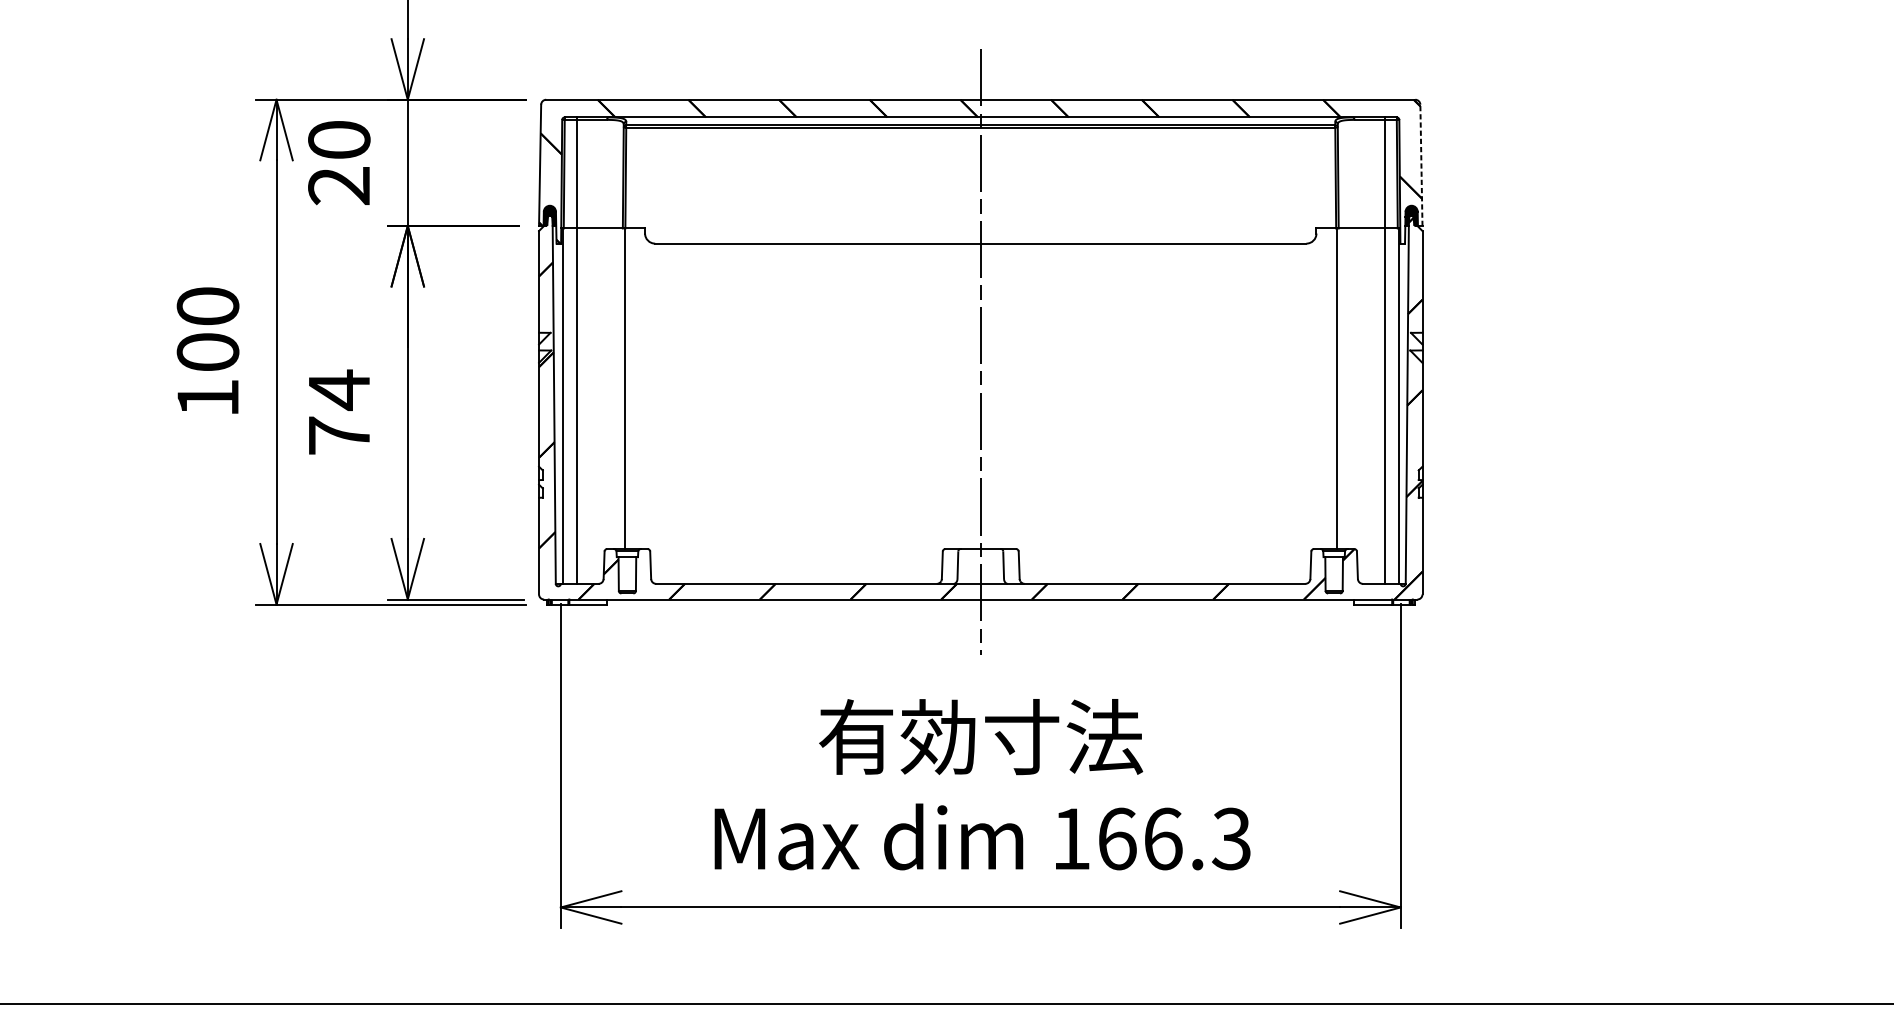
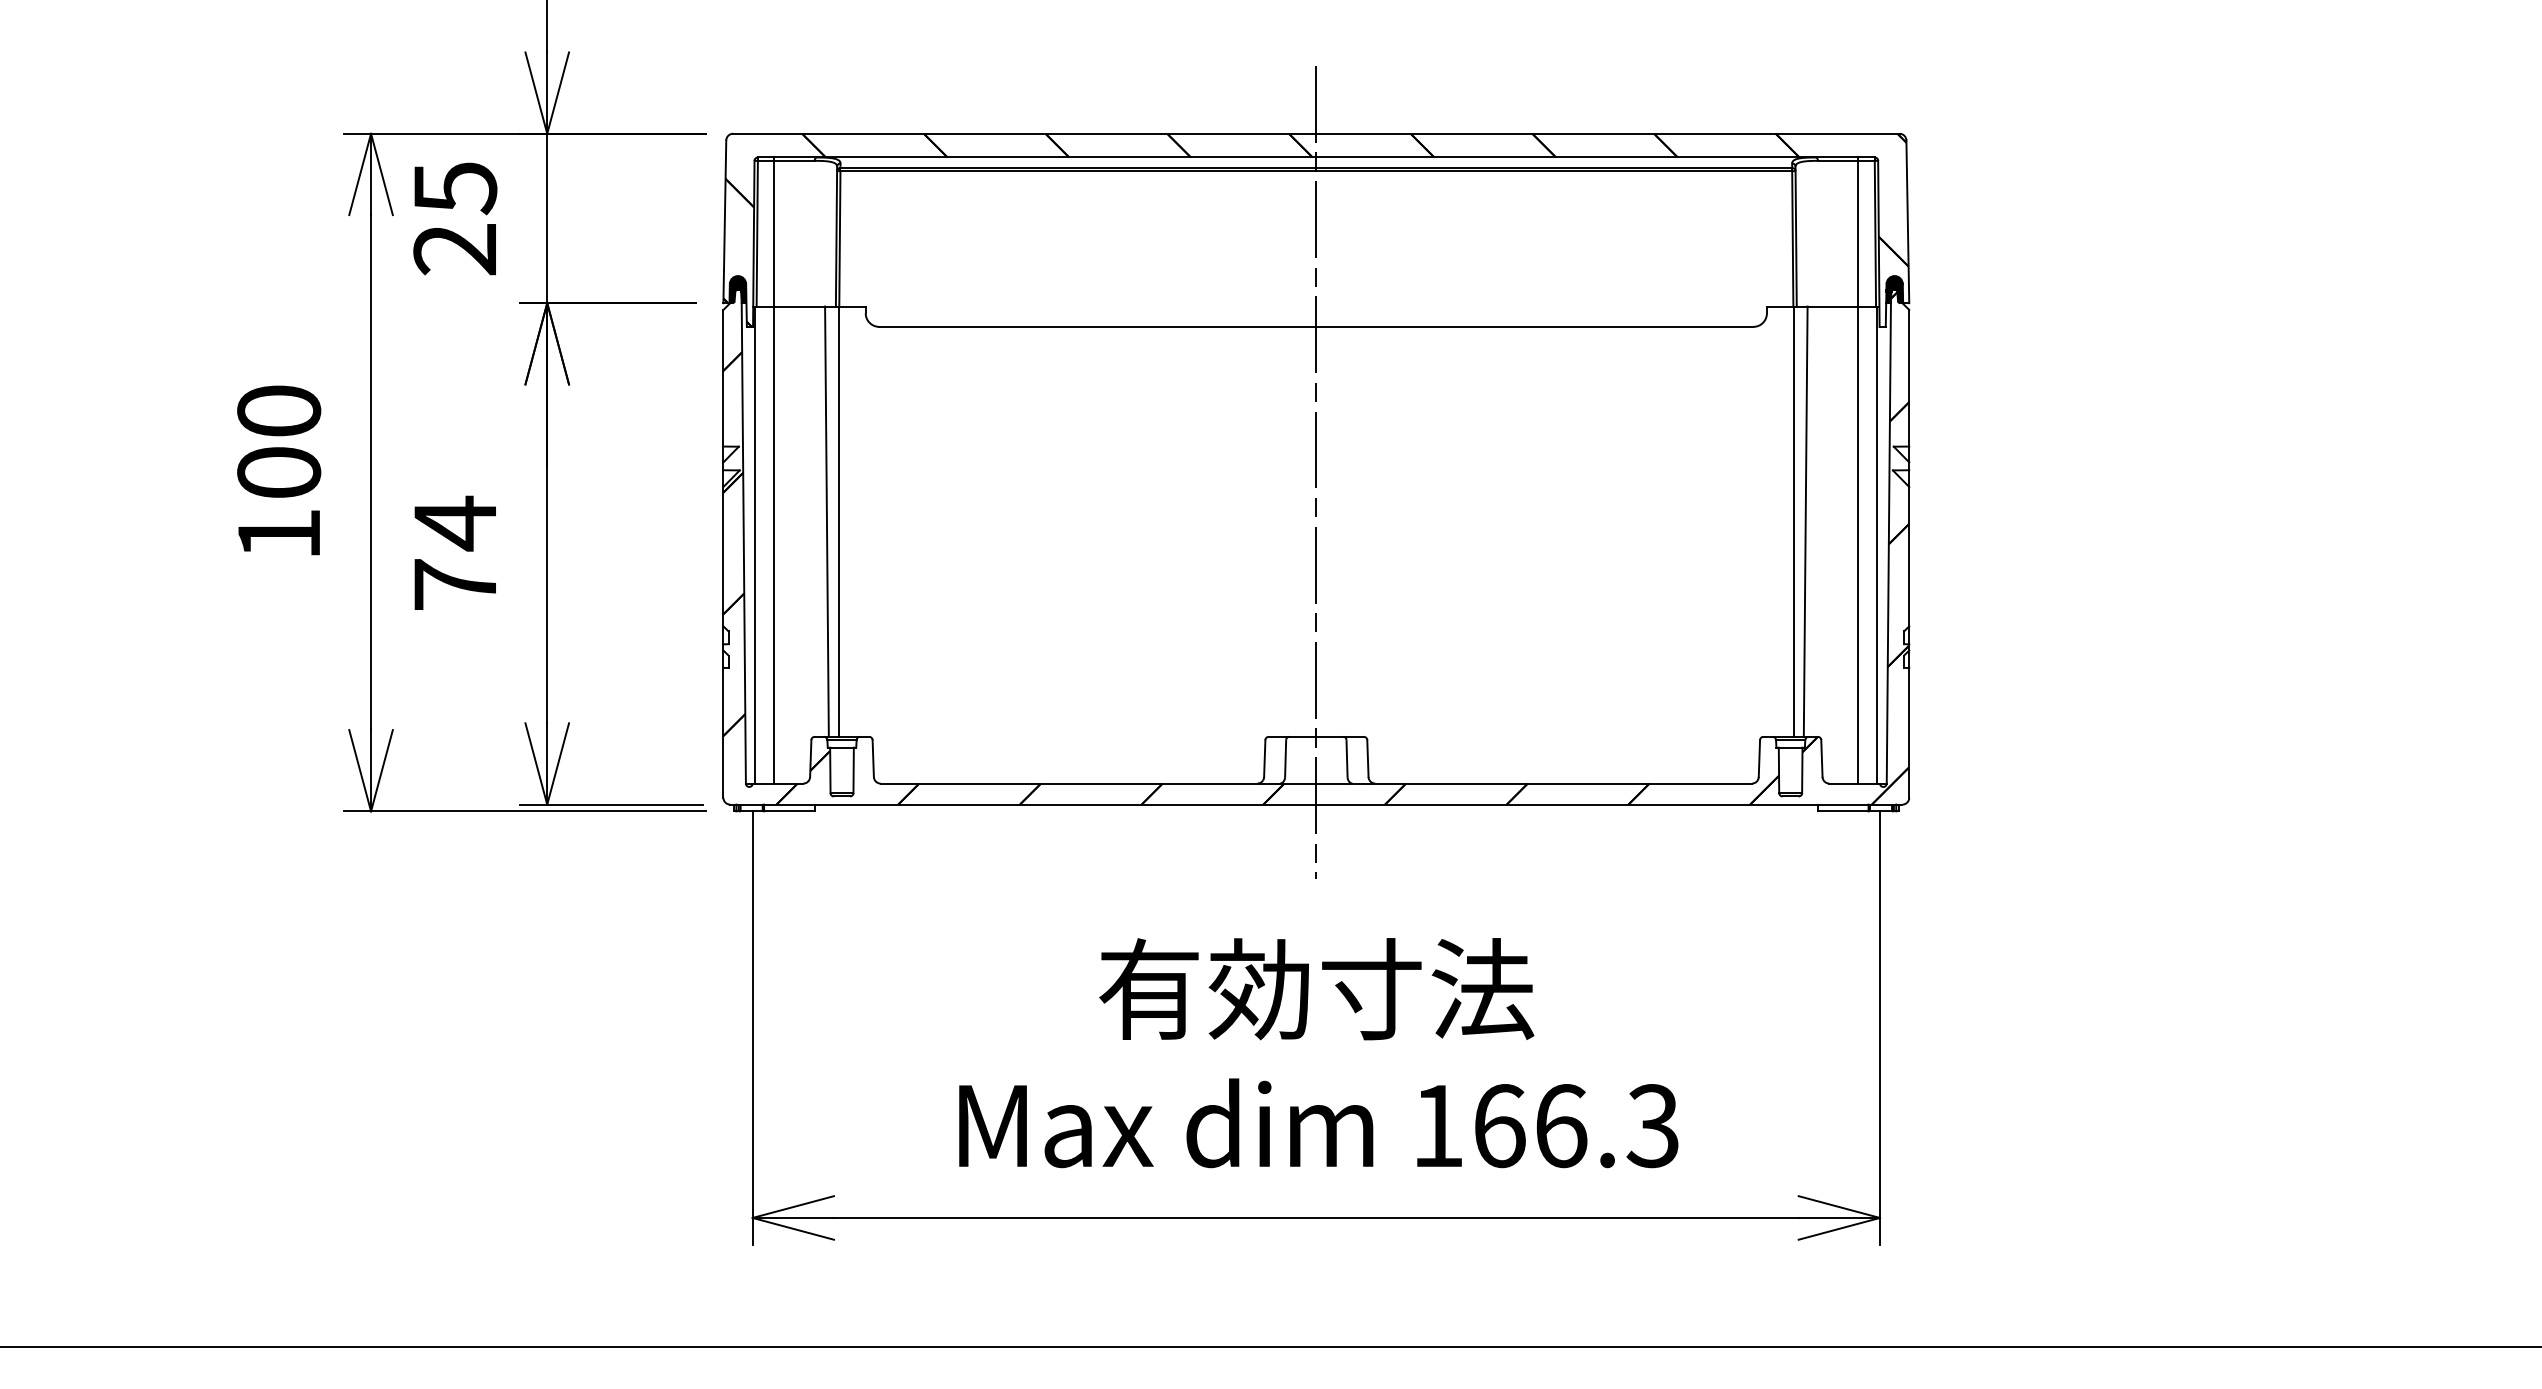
text: (339, 140) -> (455, 188), 20 -> 25
line: (1421, 165) -> (1907, 221), dashed -> solid
line: (615, 388) -> (826, 521), added
line: (1345, 388) -> (1805, 521), added

